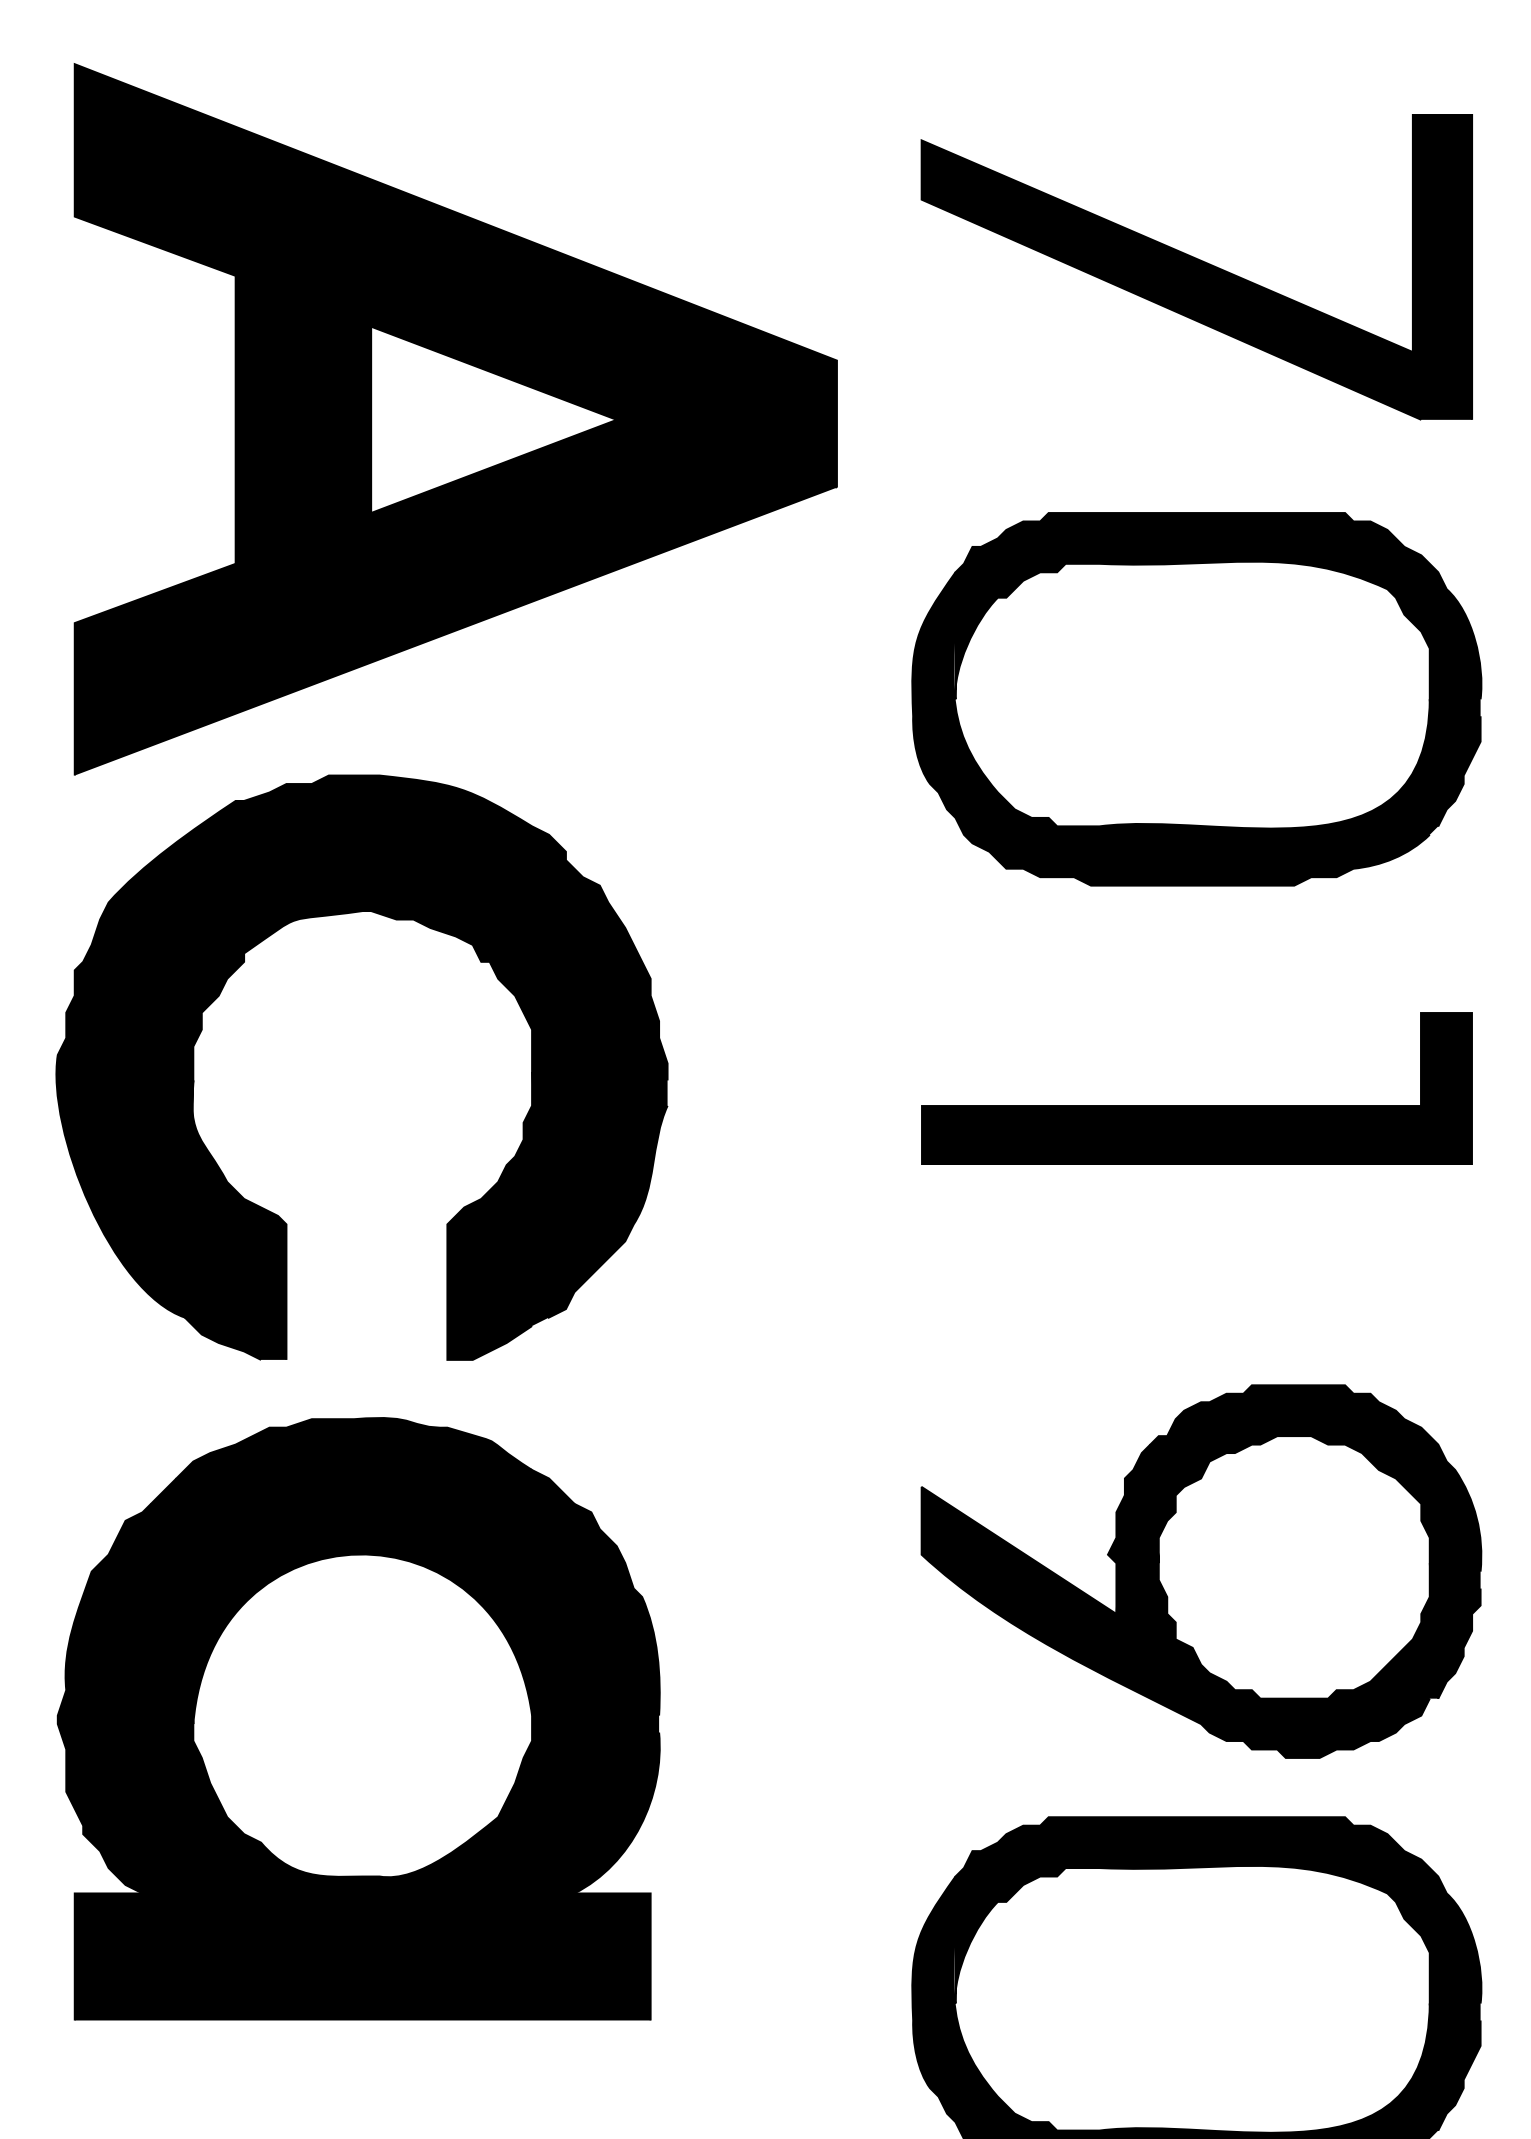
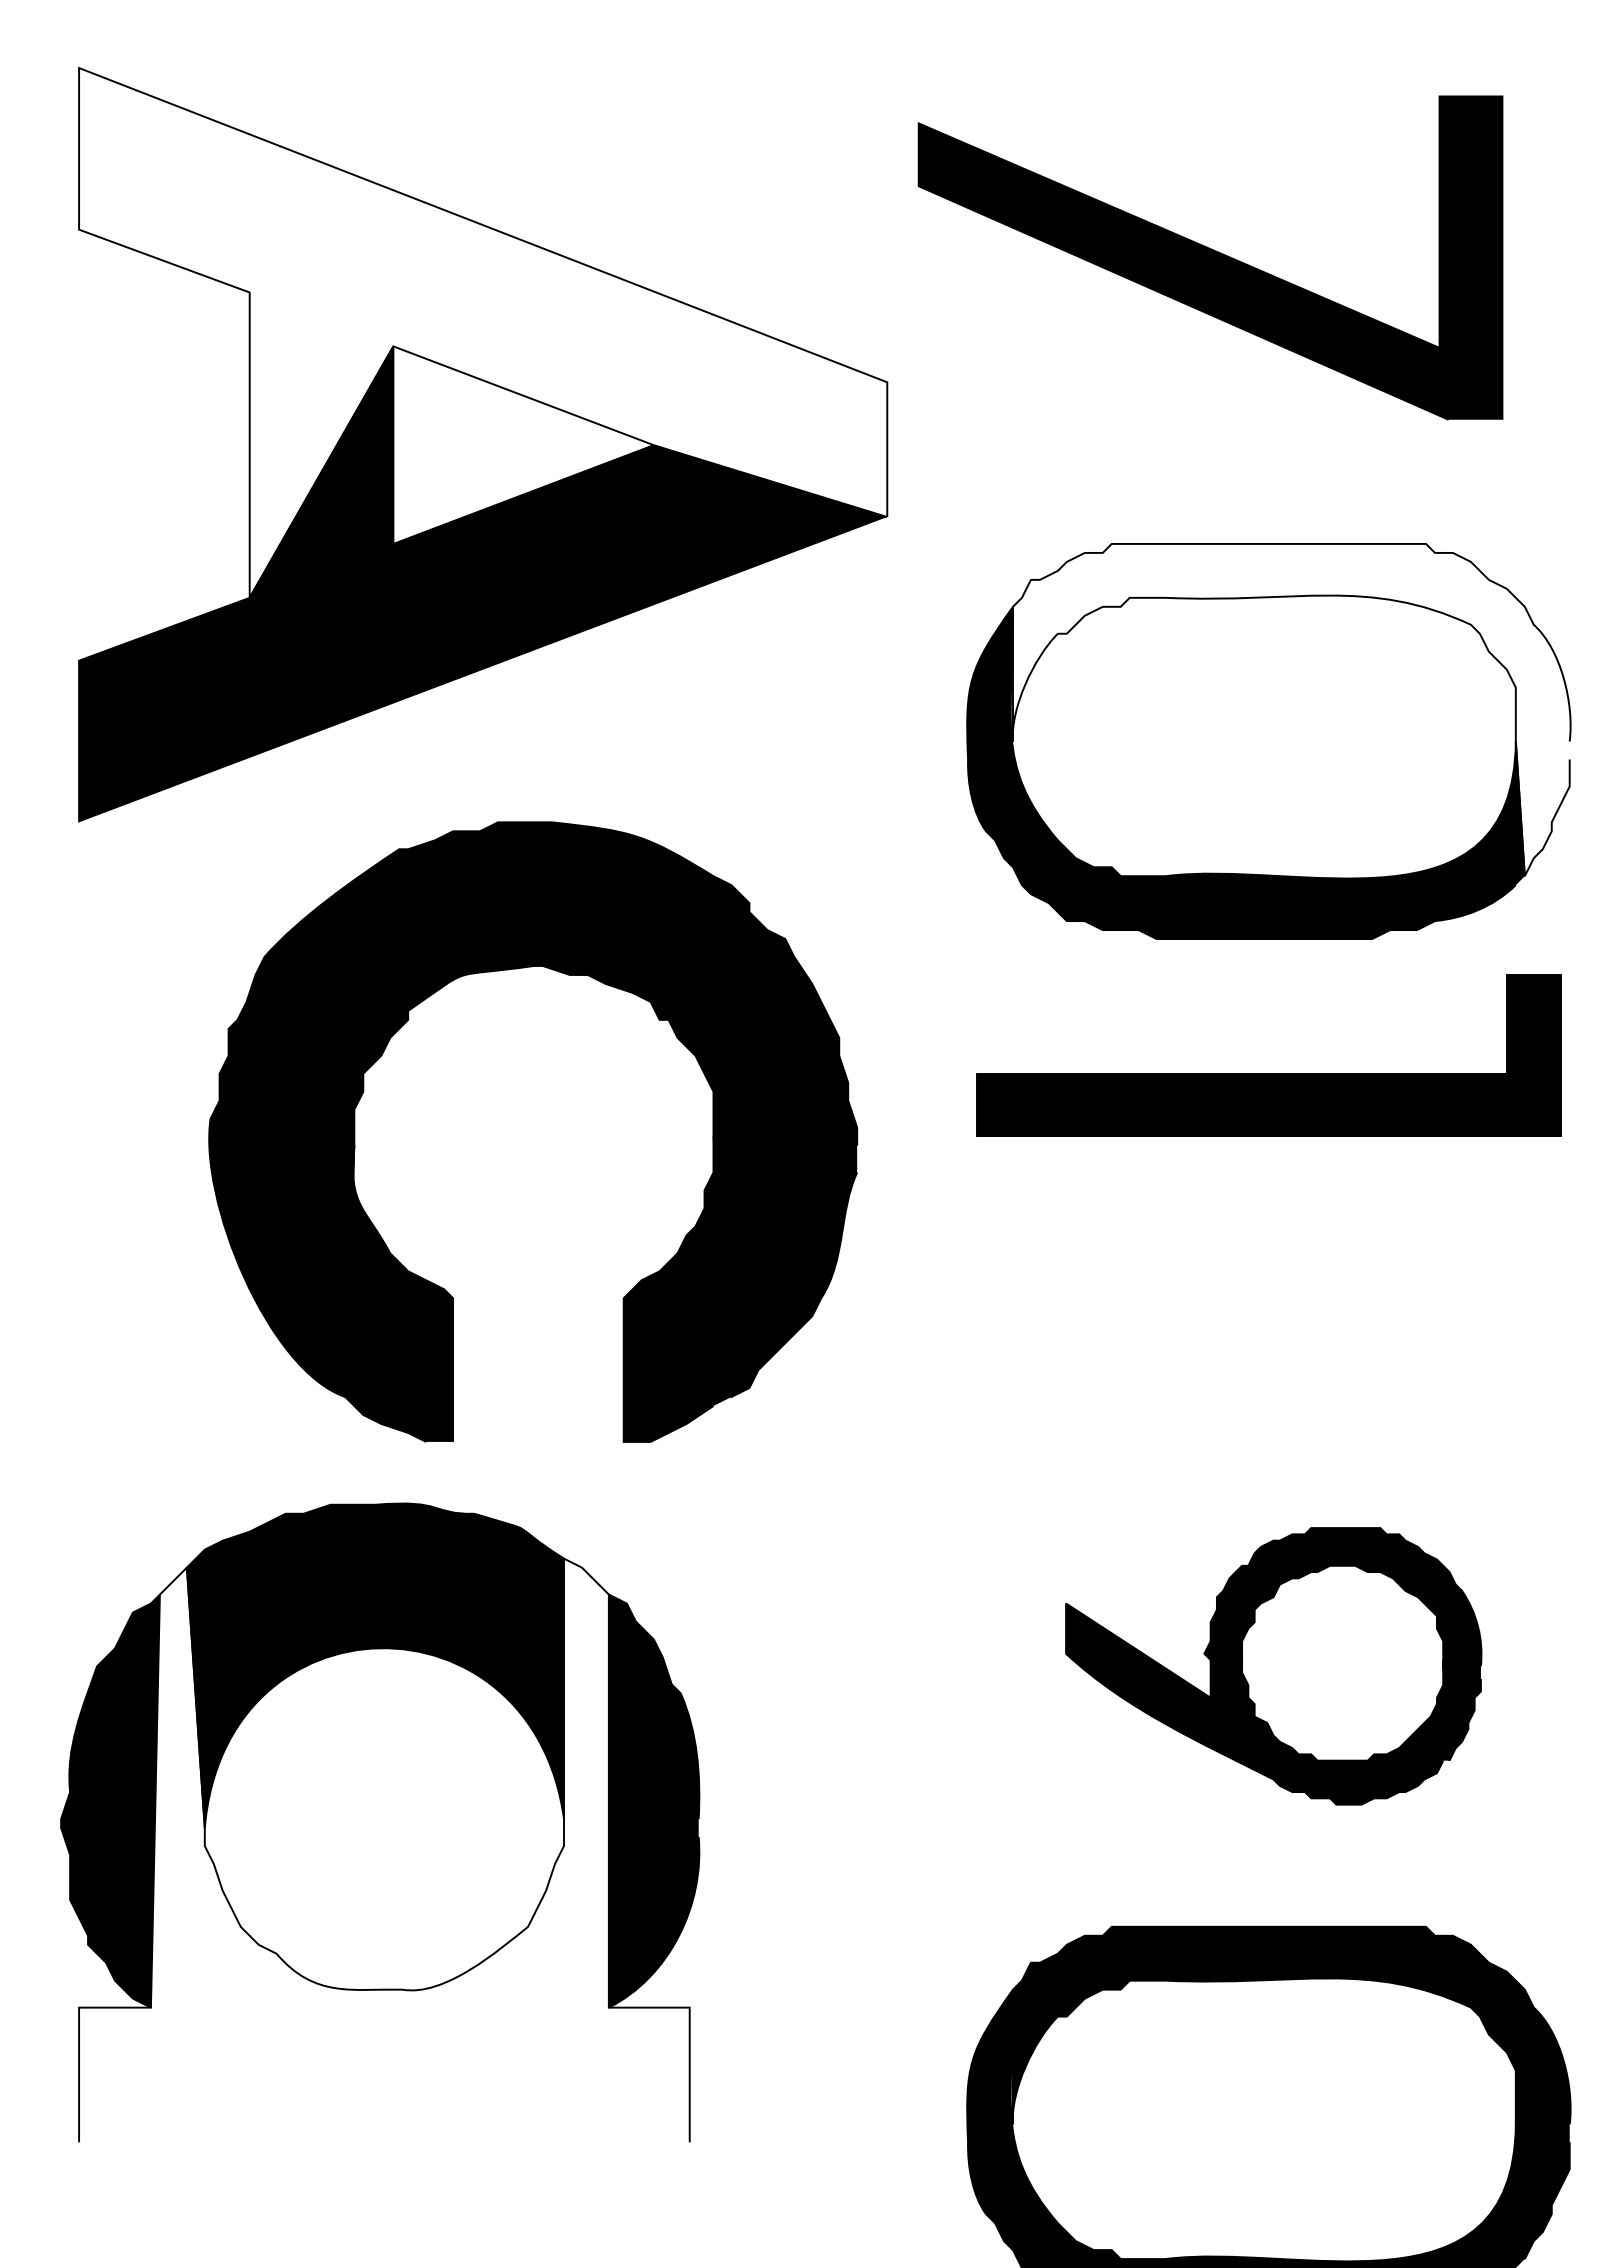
part: (1196, 267) -> (1210, 258), moved
fill: (455, 313) -> (482, 332), removed
fill: (1218, 669) -> (1291, 709), removed
part: (395, 920) -> (568, 976), moved
part: (1196, 1105) -> (1268, 1073), moved
part: (1201, 1571) -> (1273, 1666), size x0.7
fill: (362, 1744) -> (384, 1849), removed

